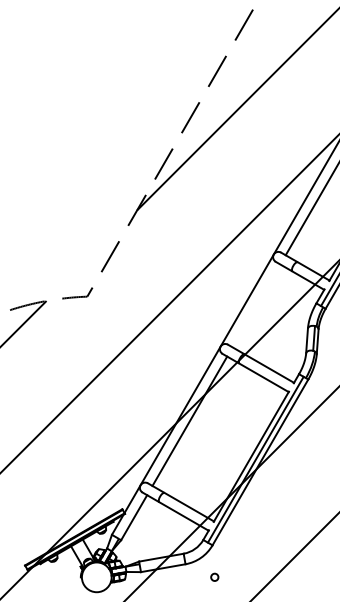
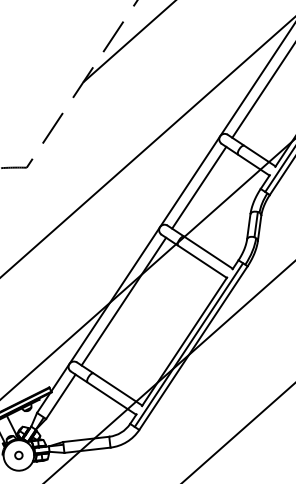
line: (256, 305) -> (199, 187), added
circle: (214, 576) -> (18, 454), moved

